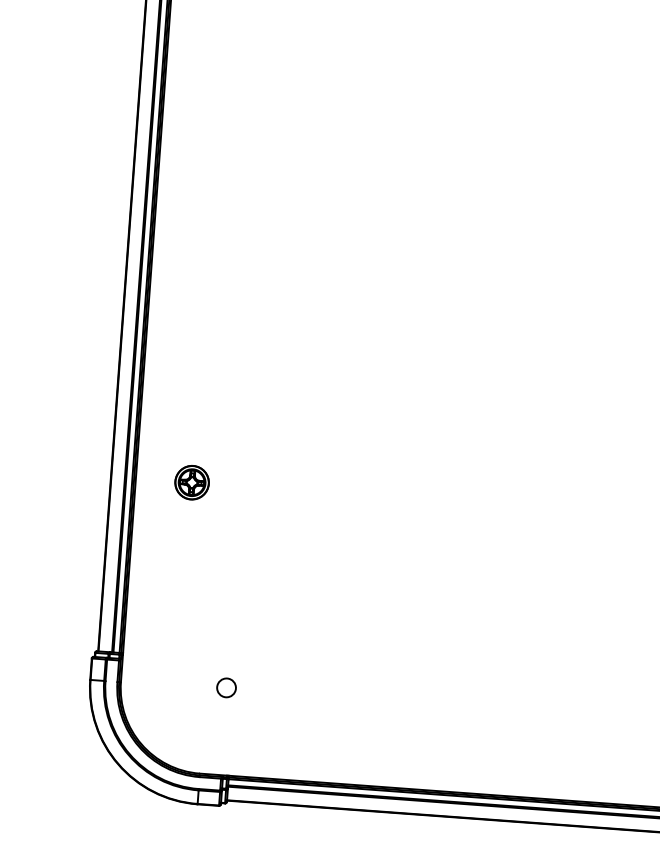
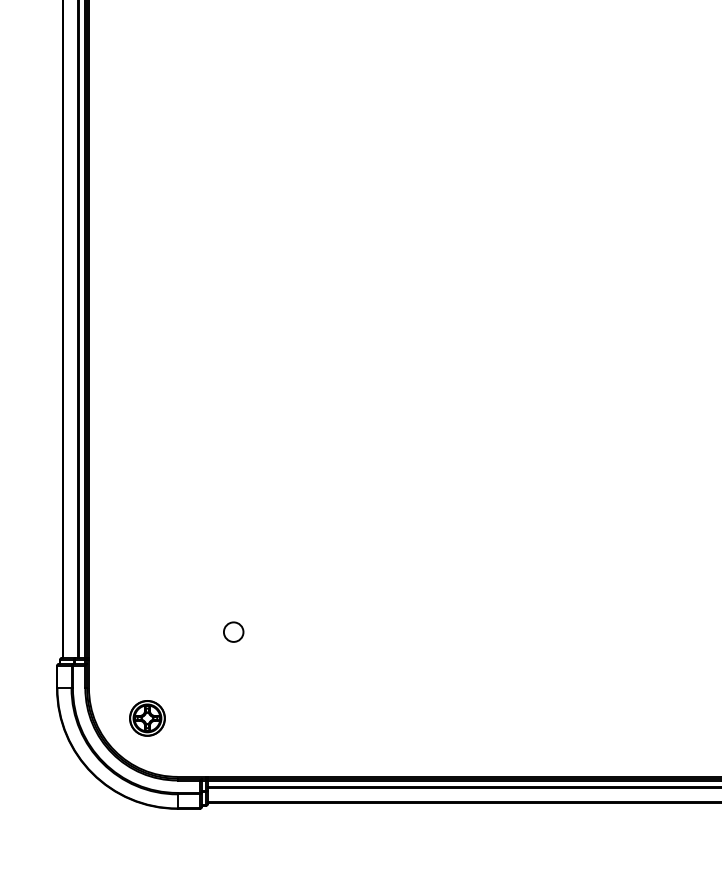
part: (192, 482) -> (147, 718), moved
circle: (226, 687) -> (233, 631), moved

